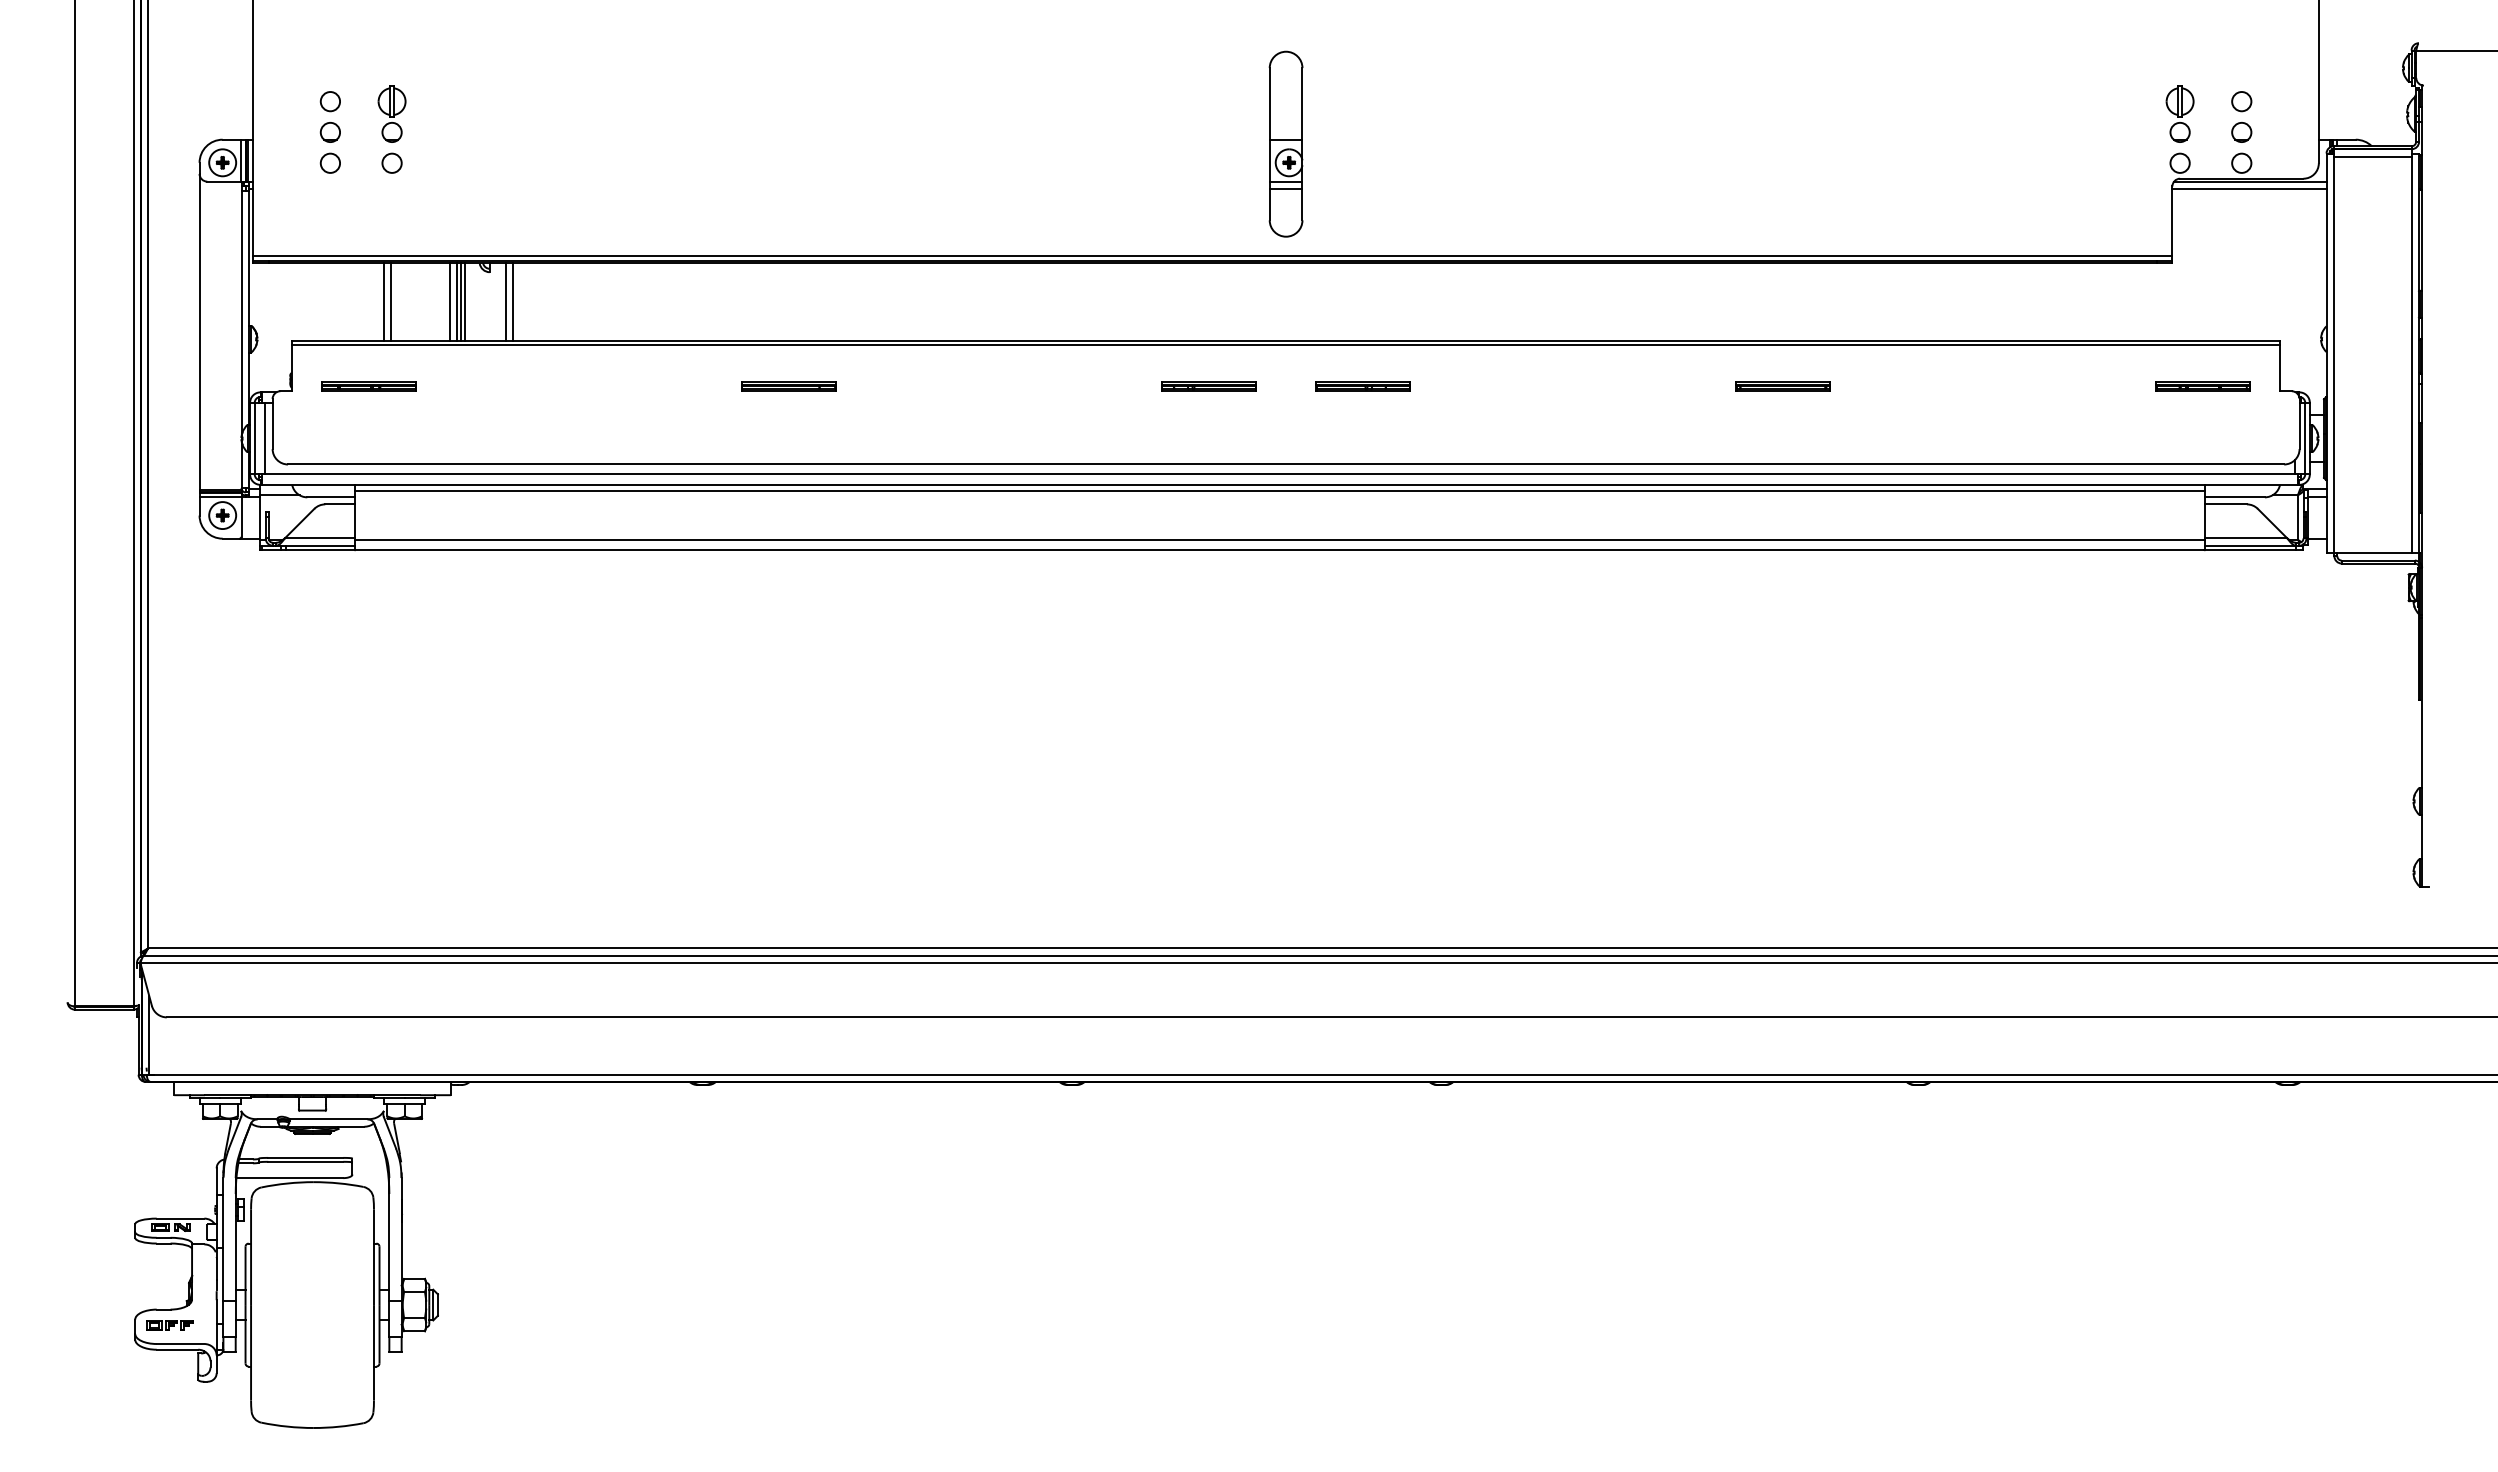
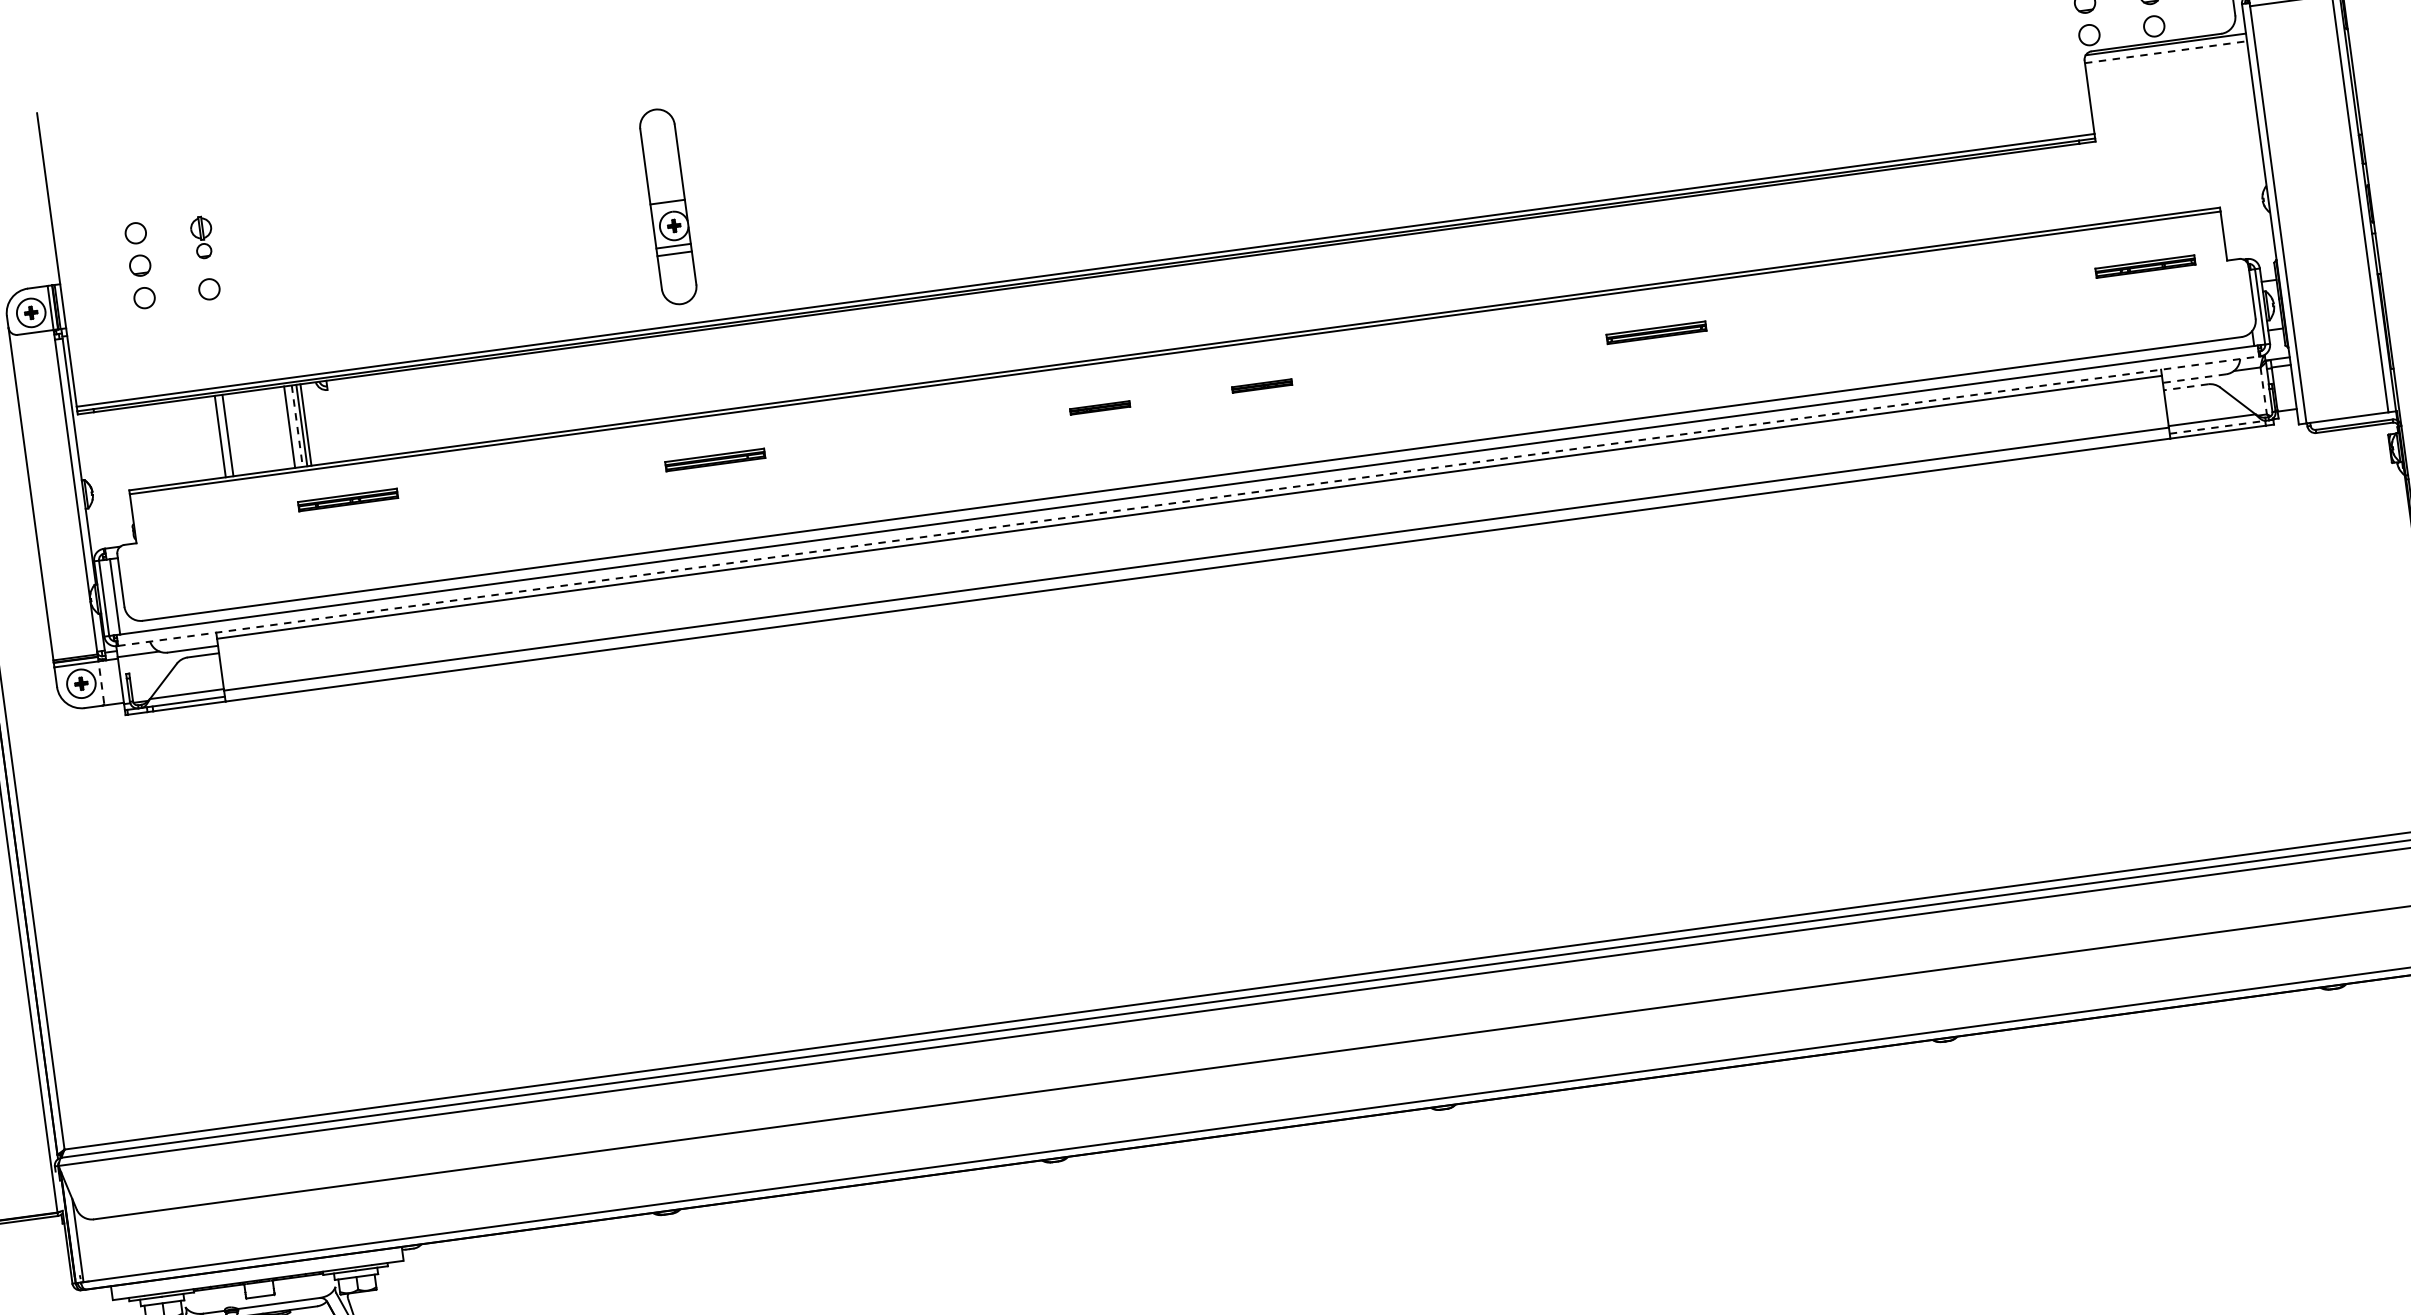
part: (391, 113) -> (201, 237), size x0.7
part: (1285, 143) -> (667, 206), moved
line: (2249, 188) -> (2165, 51), solid -> dashed
line: (506, 301) -> (349, 418), removed
line: (513, 301) -> (356, 417), removed
line: (456, 302) -> (296, 426), solid -> dashed
part: (368, 386) -> (347, 499), moved
part: (788, 386) -> (714, 459), moved
part: (1208, 386) -> (1099, 407), size x0.6
part: (1362, 386) -> (1261, 386), size x0.6
part: (1782, 386) -> (1655, 332), moved
line: (1280, 484) -> (1189, 500), solid -> dashed
line: (2234, 497) -> (2194, 378), solid -> dashed
line: (2225, 504) -> (2185, 387), solid -> dashed
line: (241, 516) -> (101, 682), solid -> dashed
line: (2297, 518) -> (2263, 391), solid -> dashed
line: (2250, 545) -> (2217, 427), solid -> dashed

